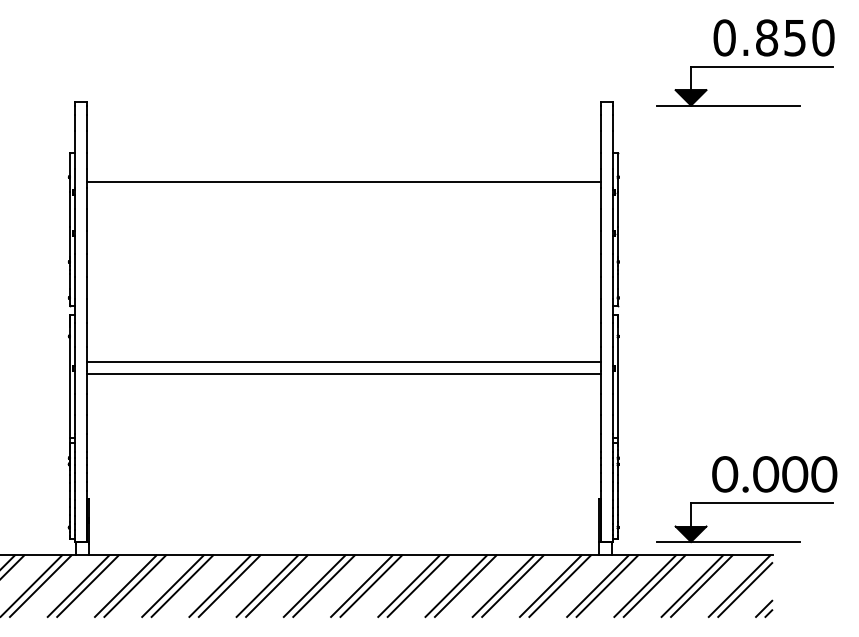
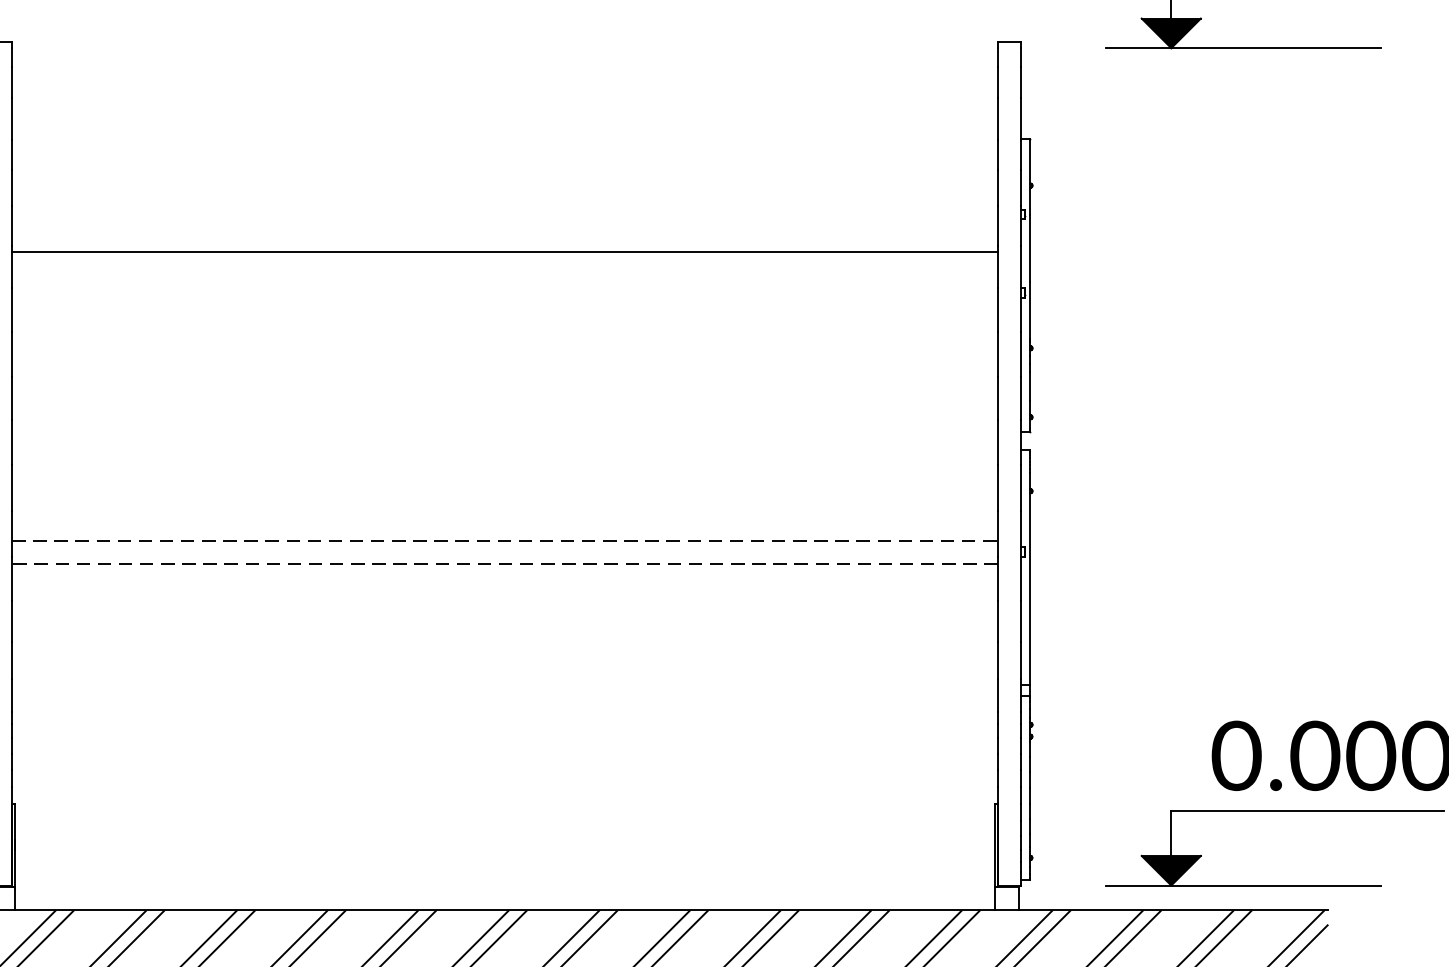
line: (343, 181) -> (504, 251), moved
line: (343, 362) -> (504, 541), solid -> dashed
line: (343, 374) -> (504, 564), solid -> dashed

